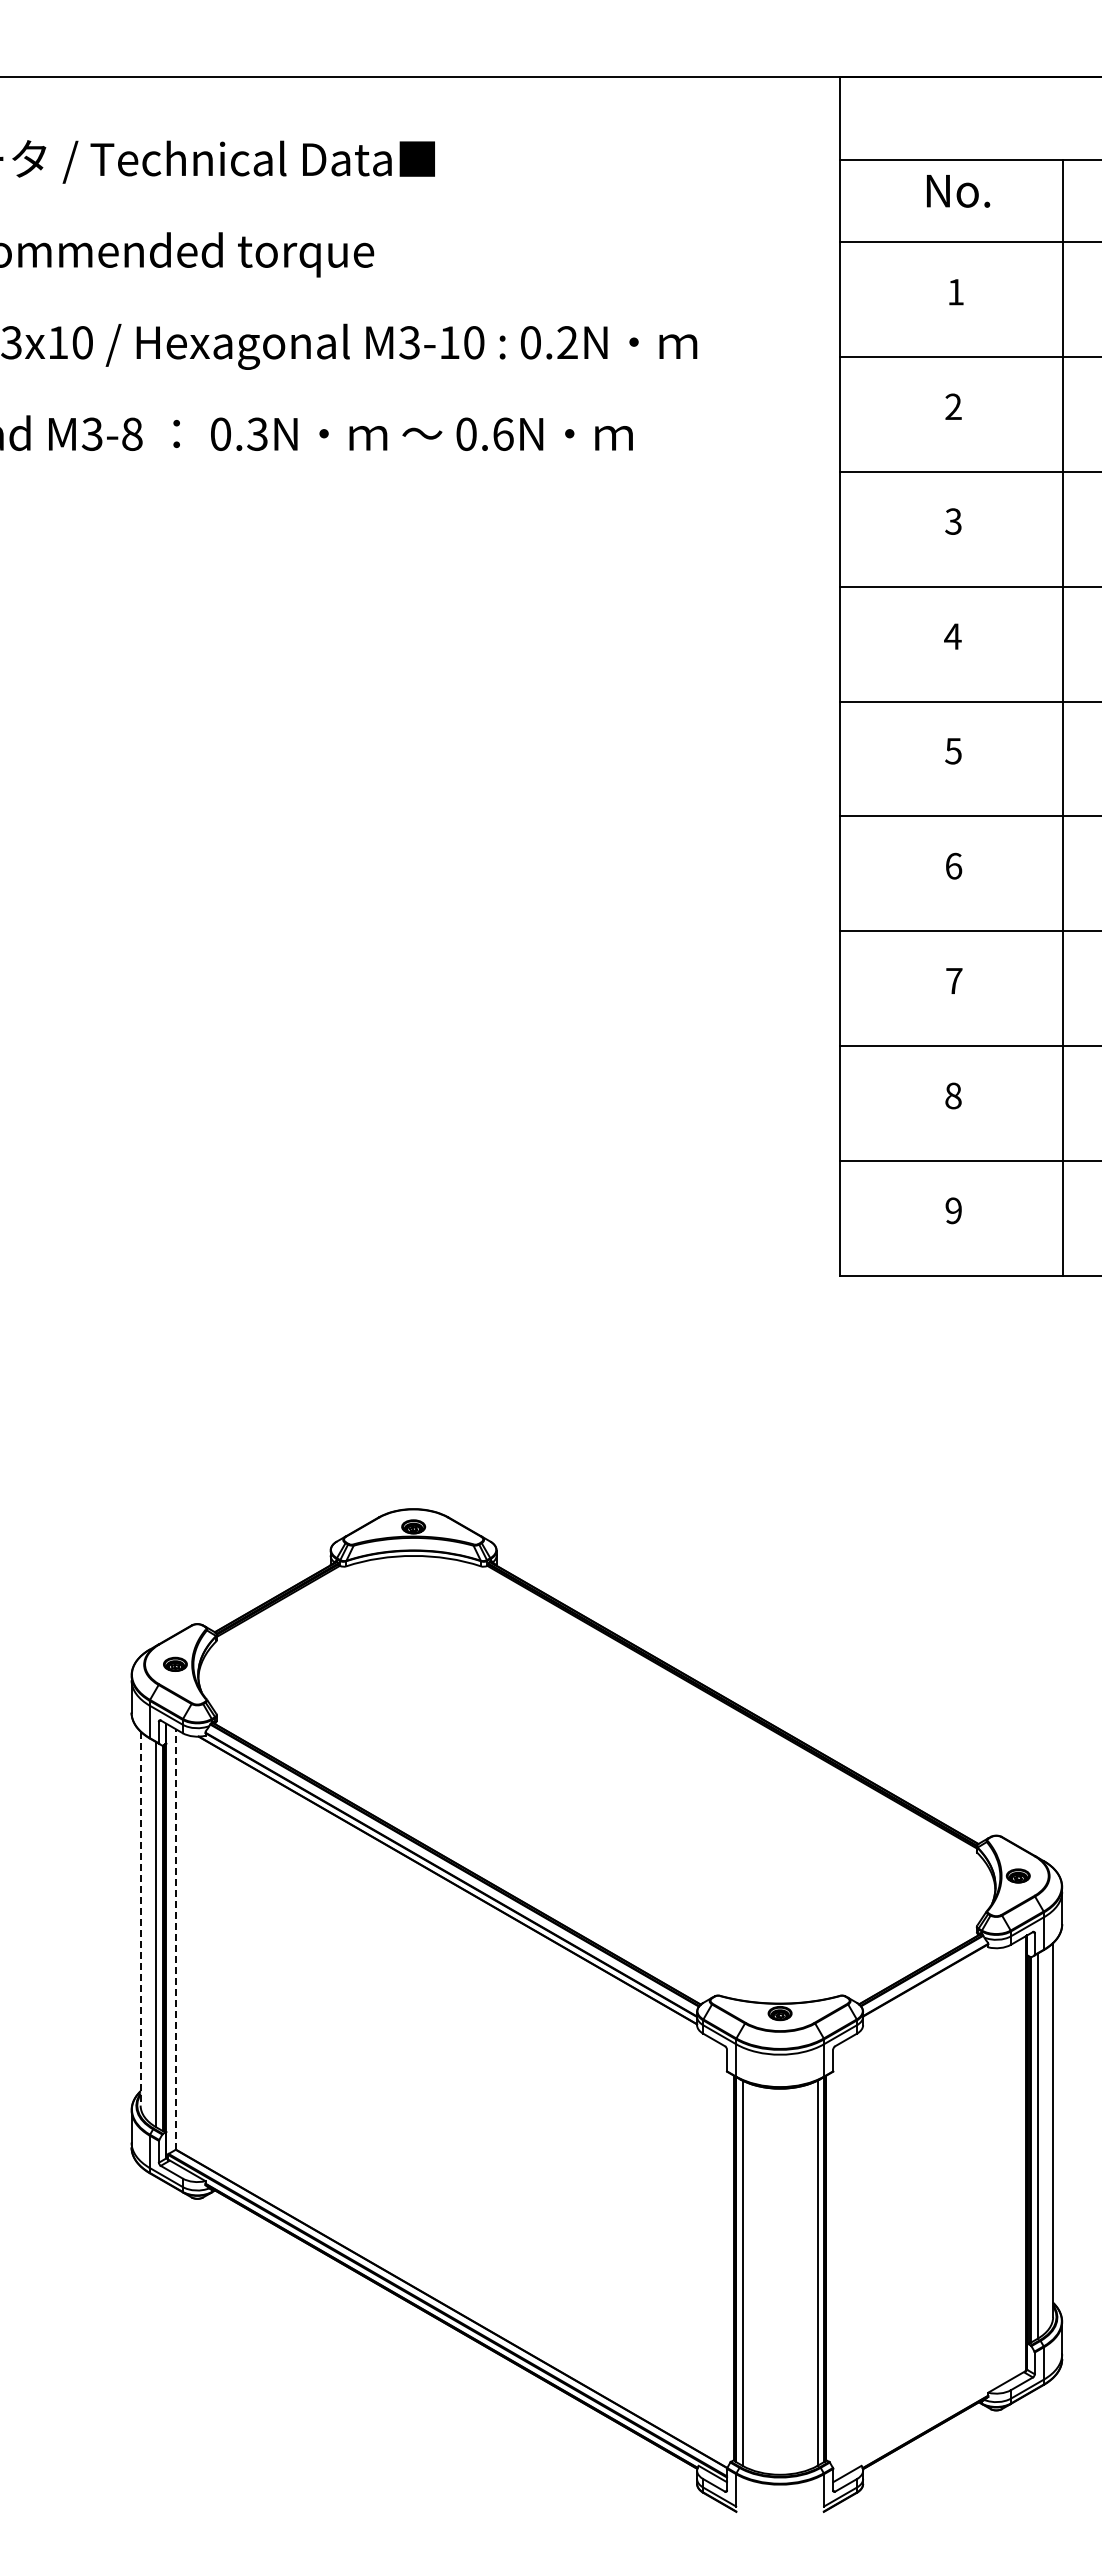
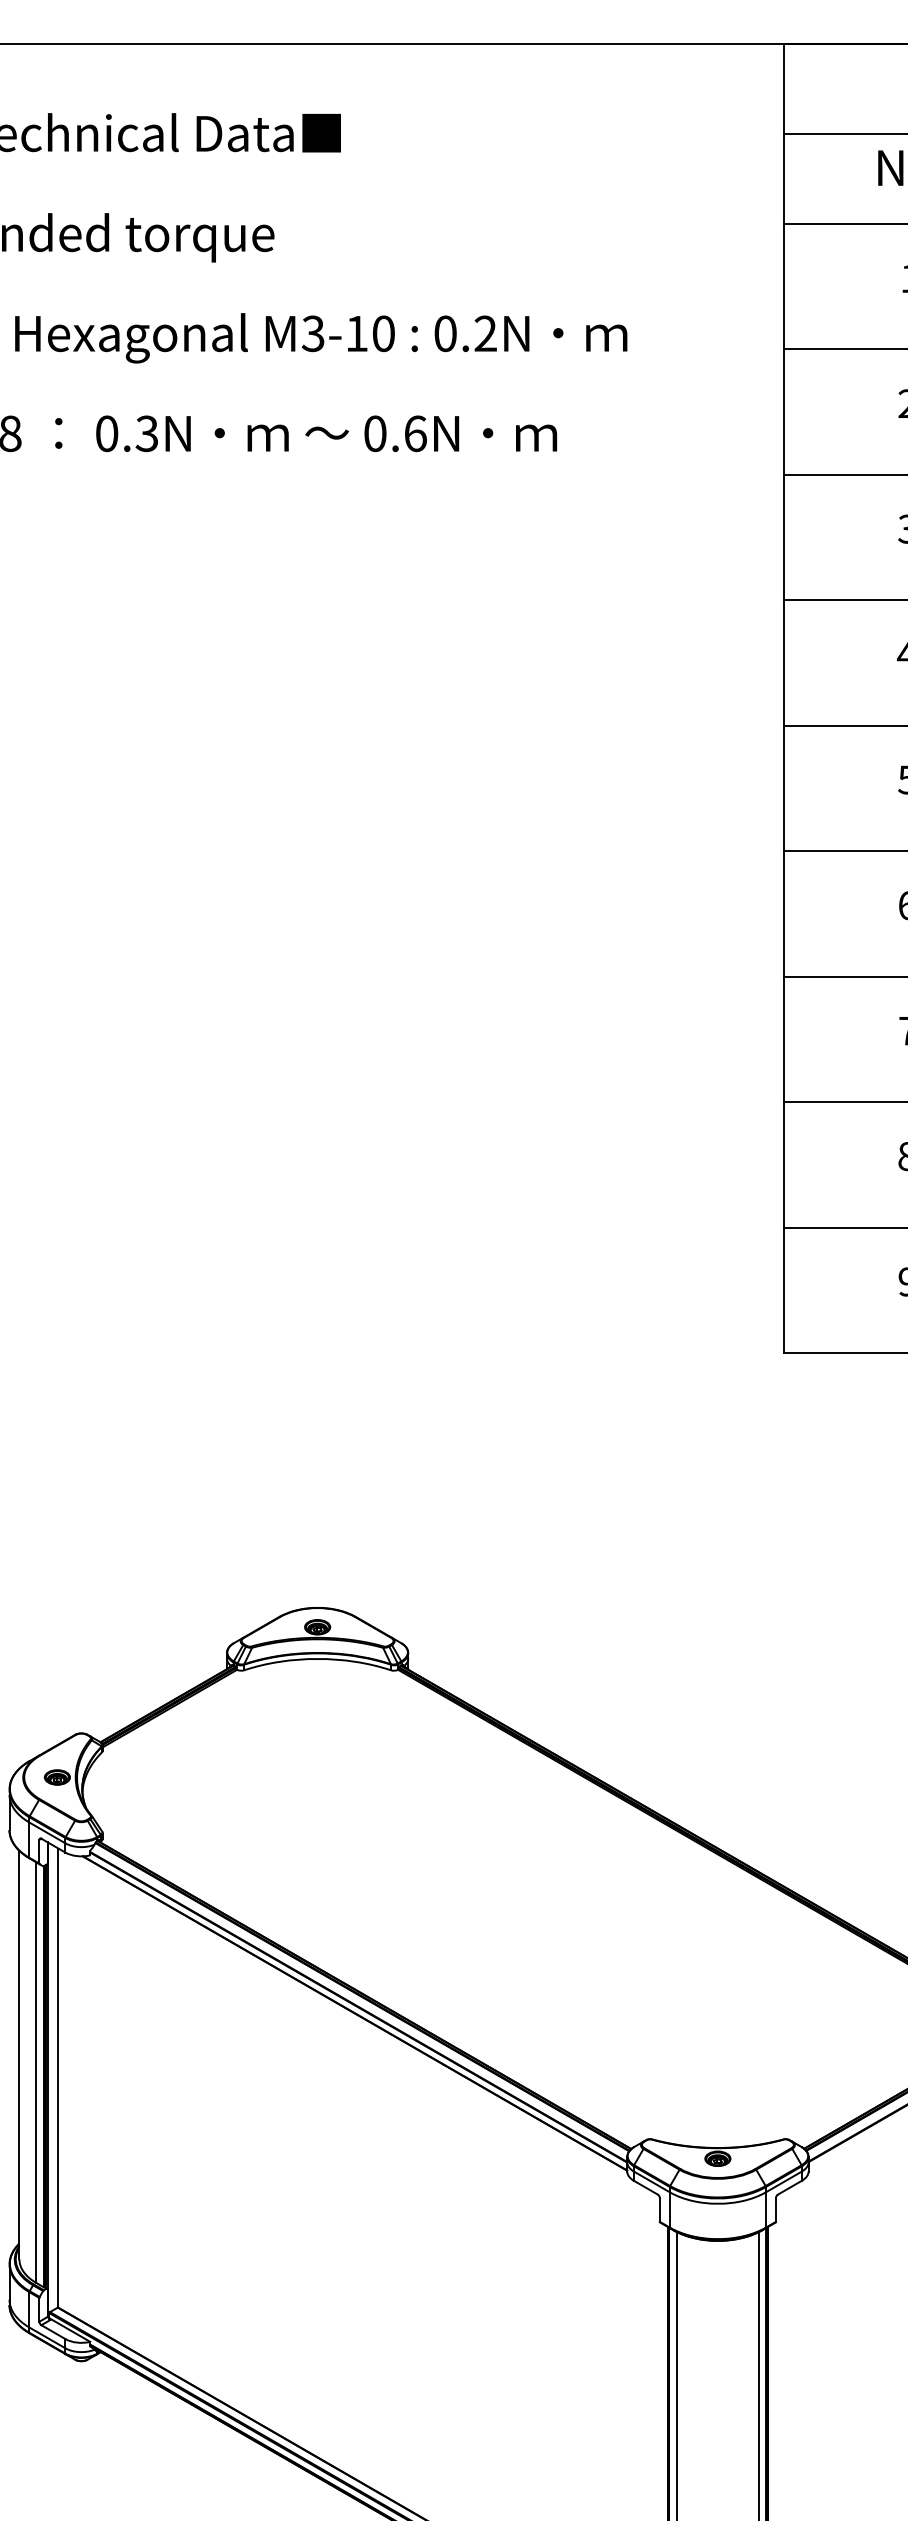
line: (140, 1918) -> (19, 2054), dashed -> solid
line: (176, 1939) -> (58, 2077), dashed -> solid

